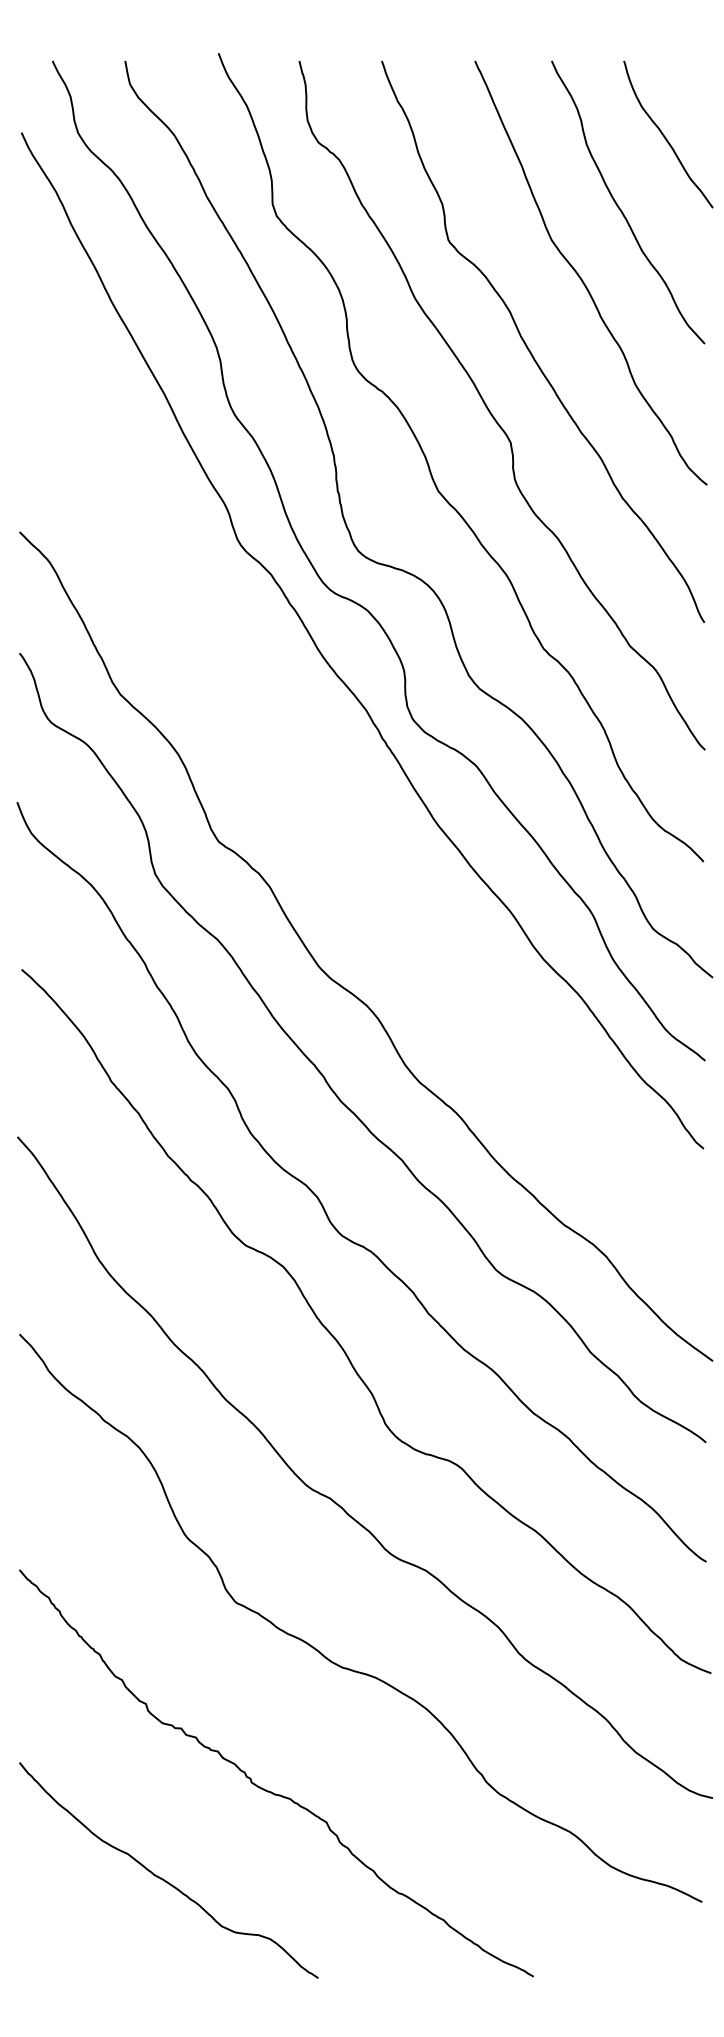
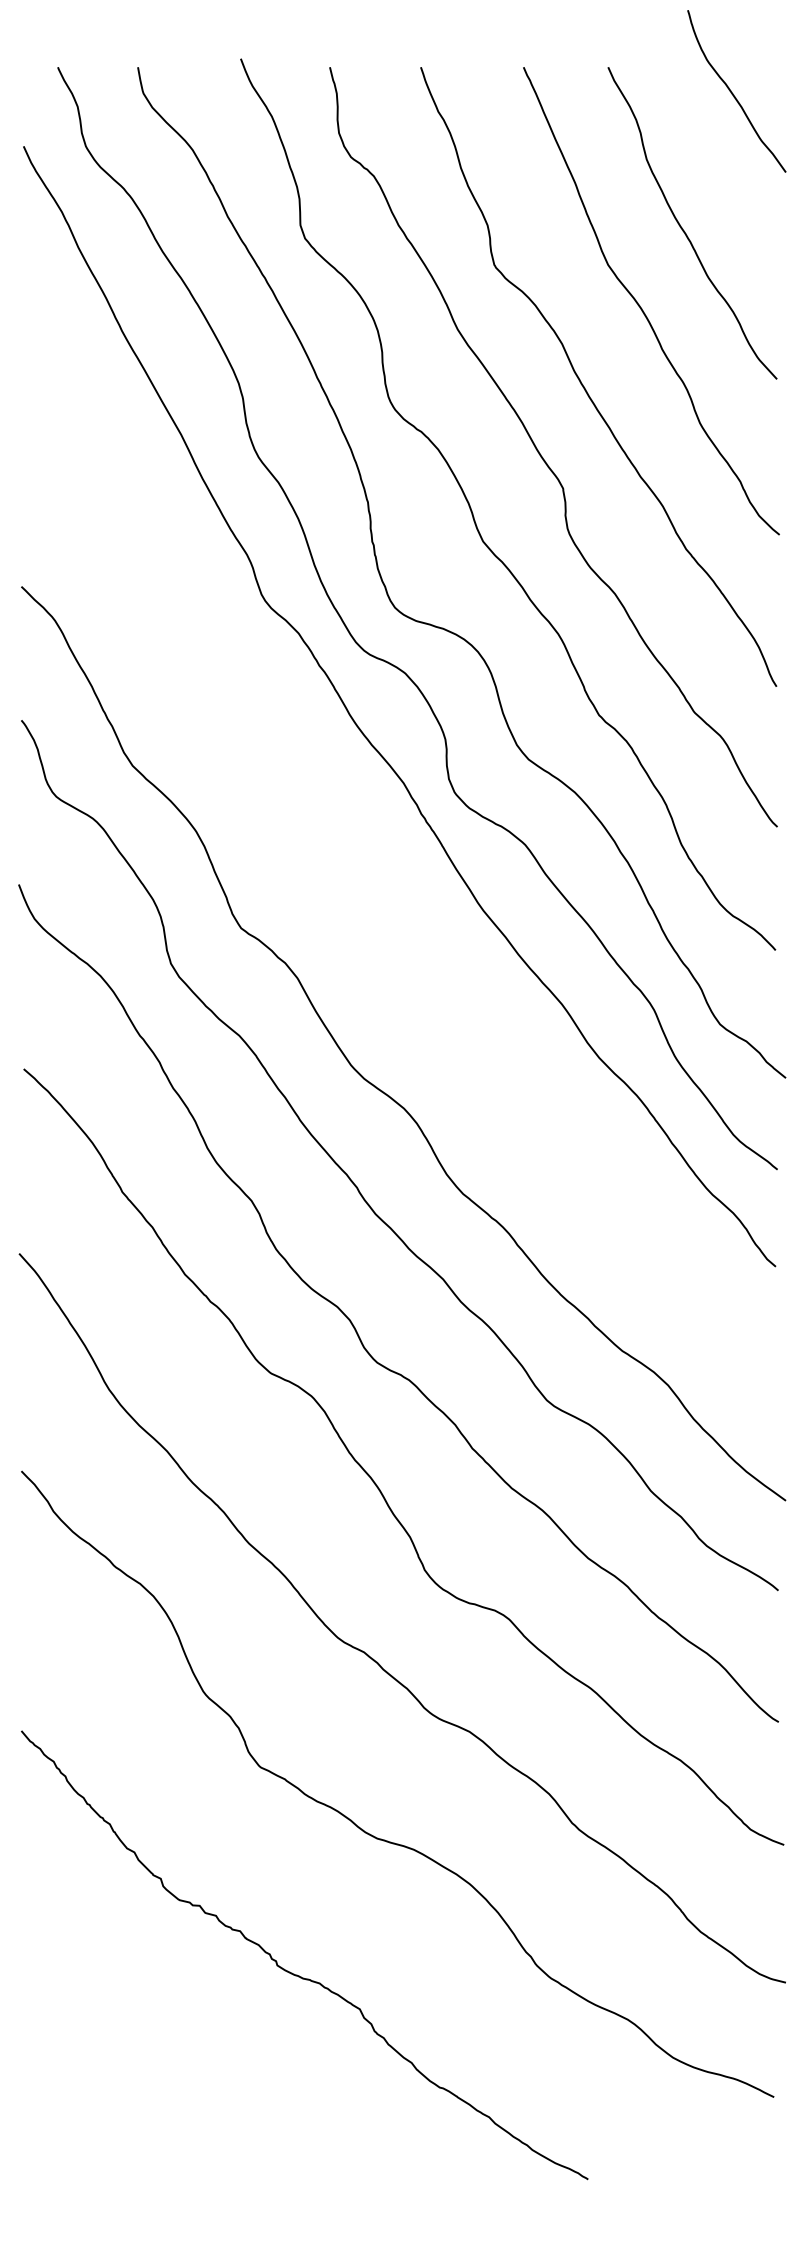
curve: (665, 136) -> (733, 93), moved
curve: (163, 1878) -> (180, 2071), removed

